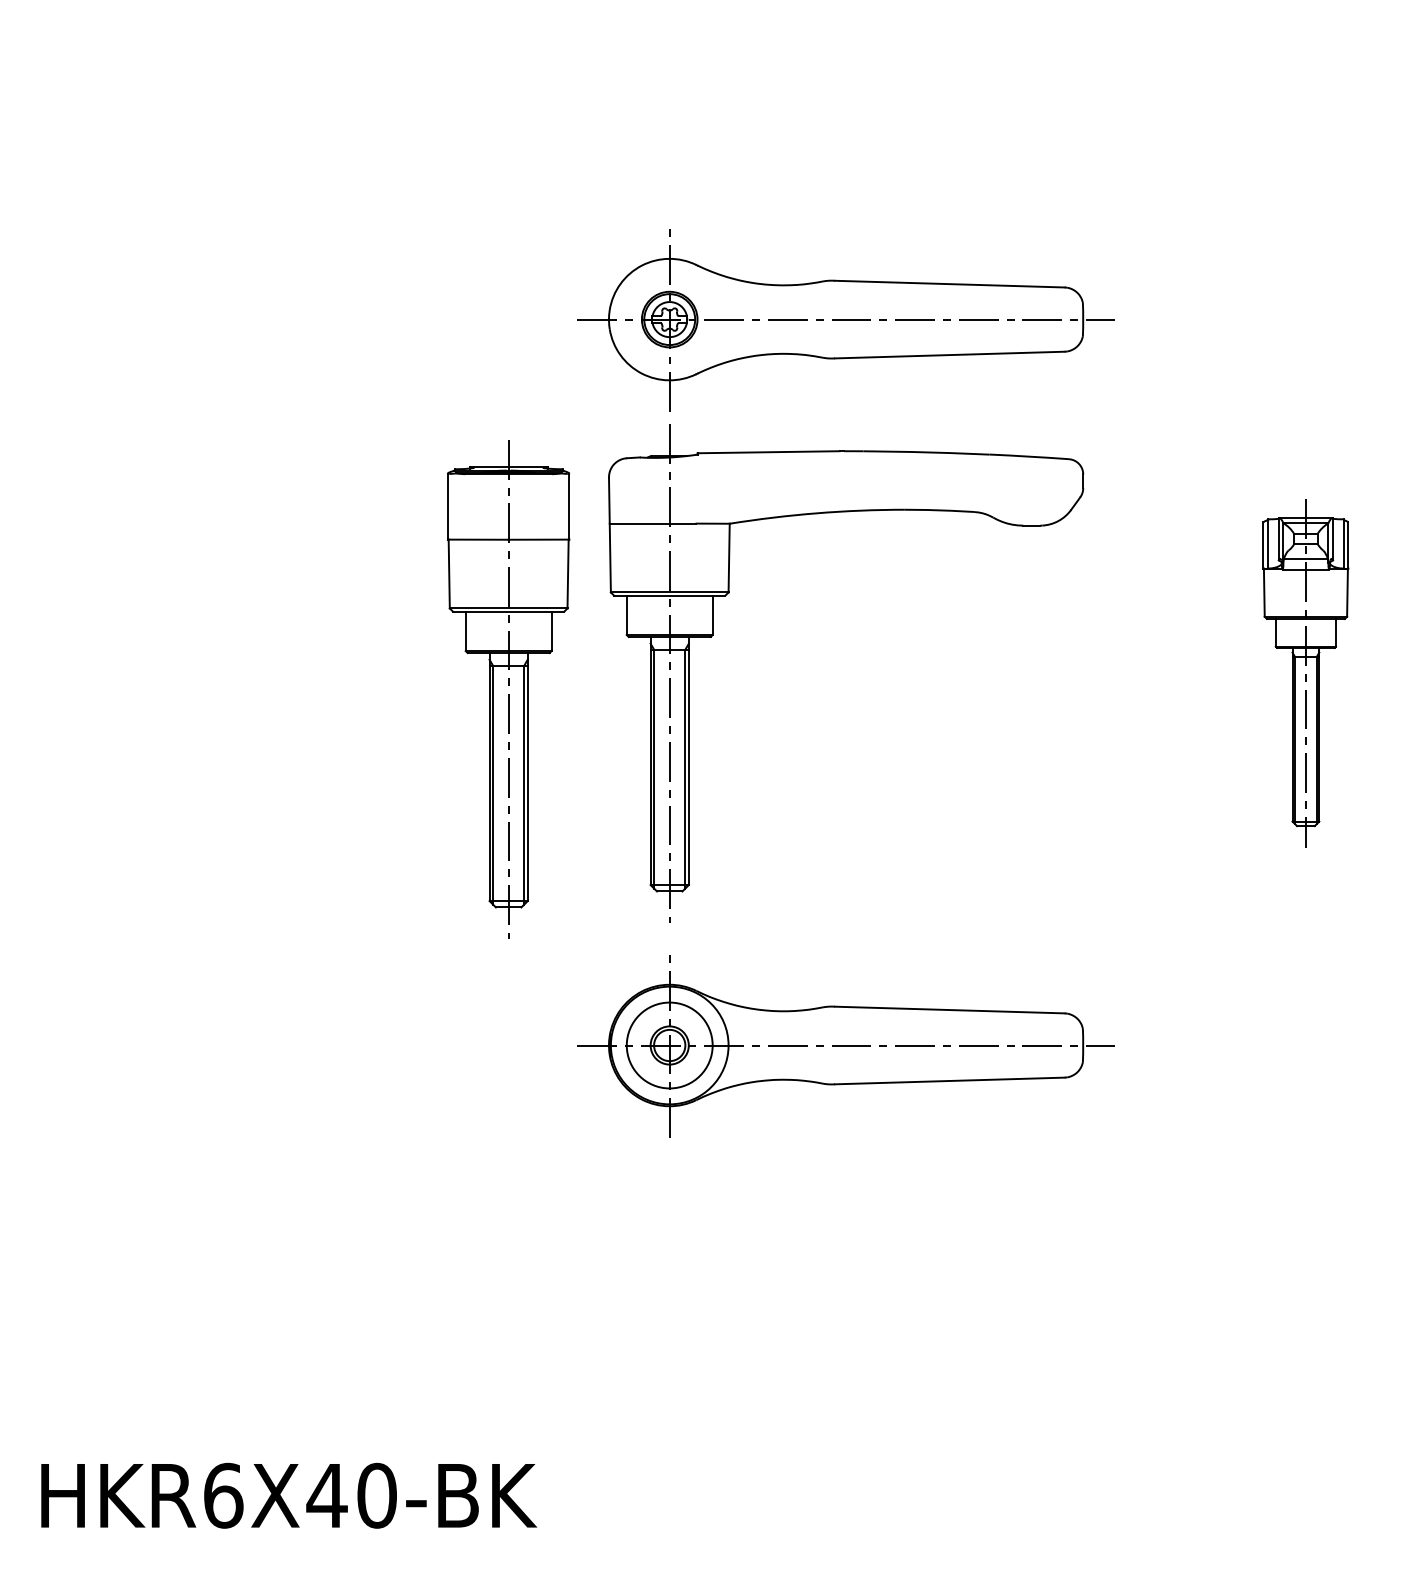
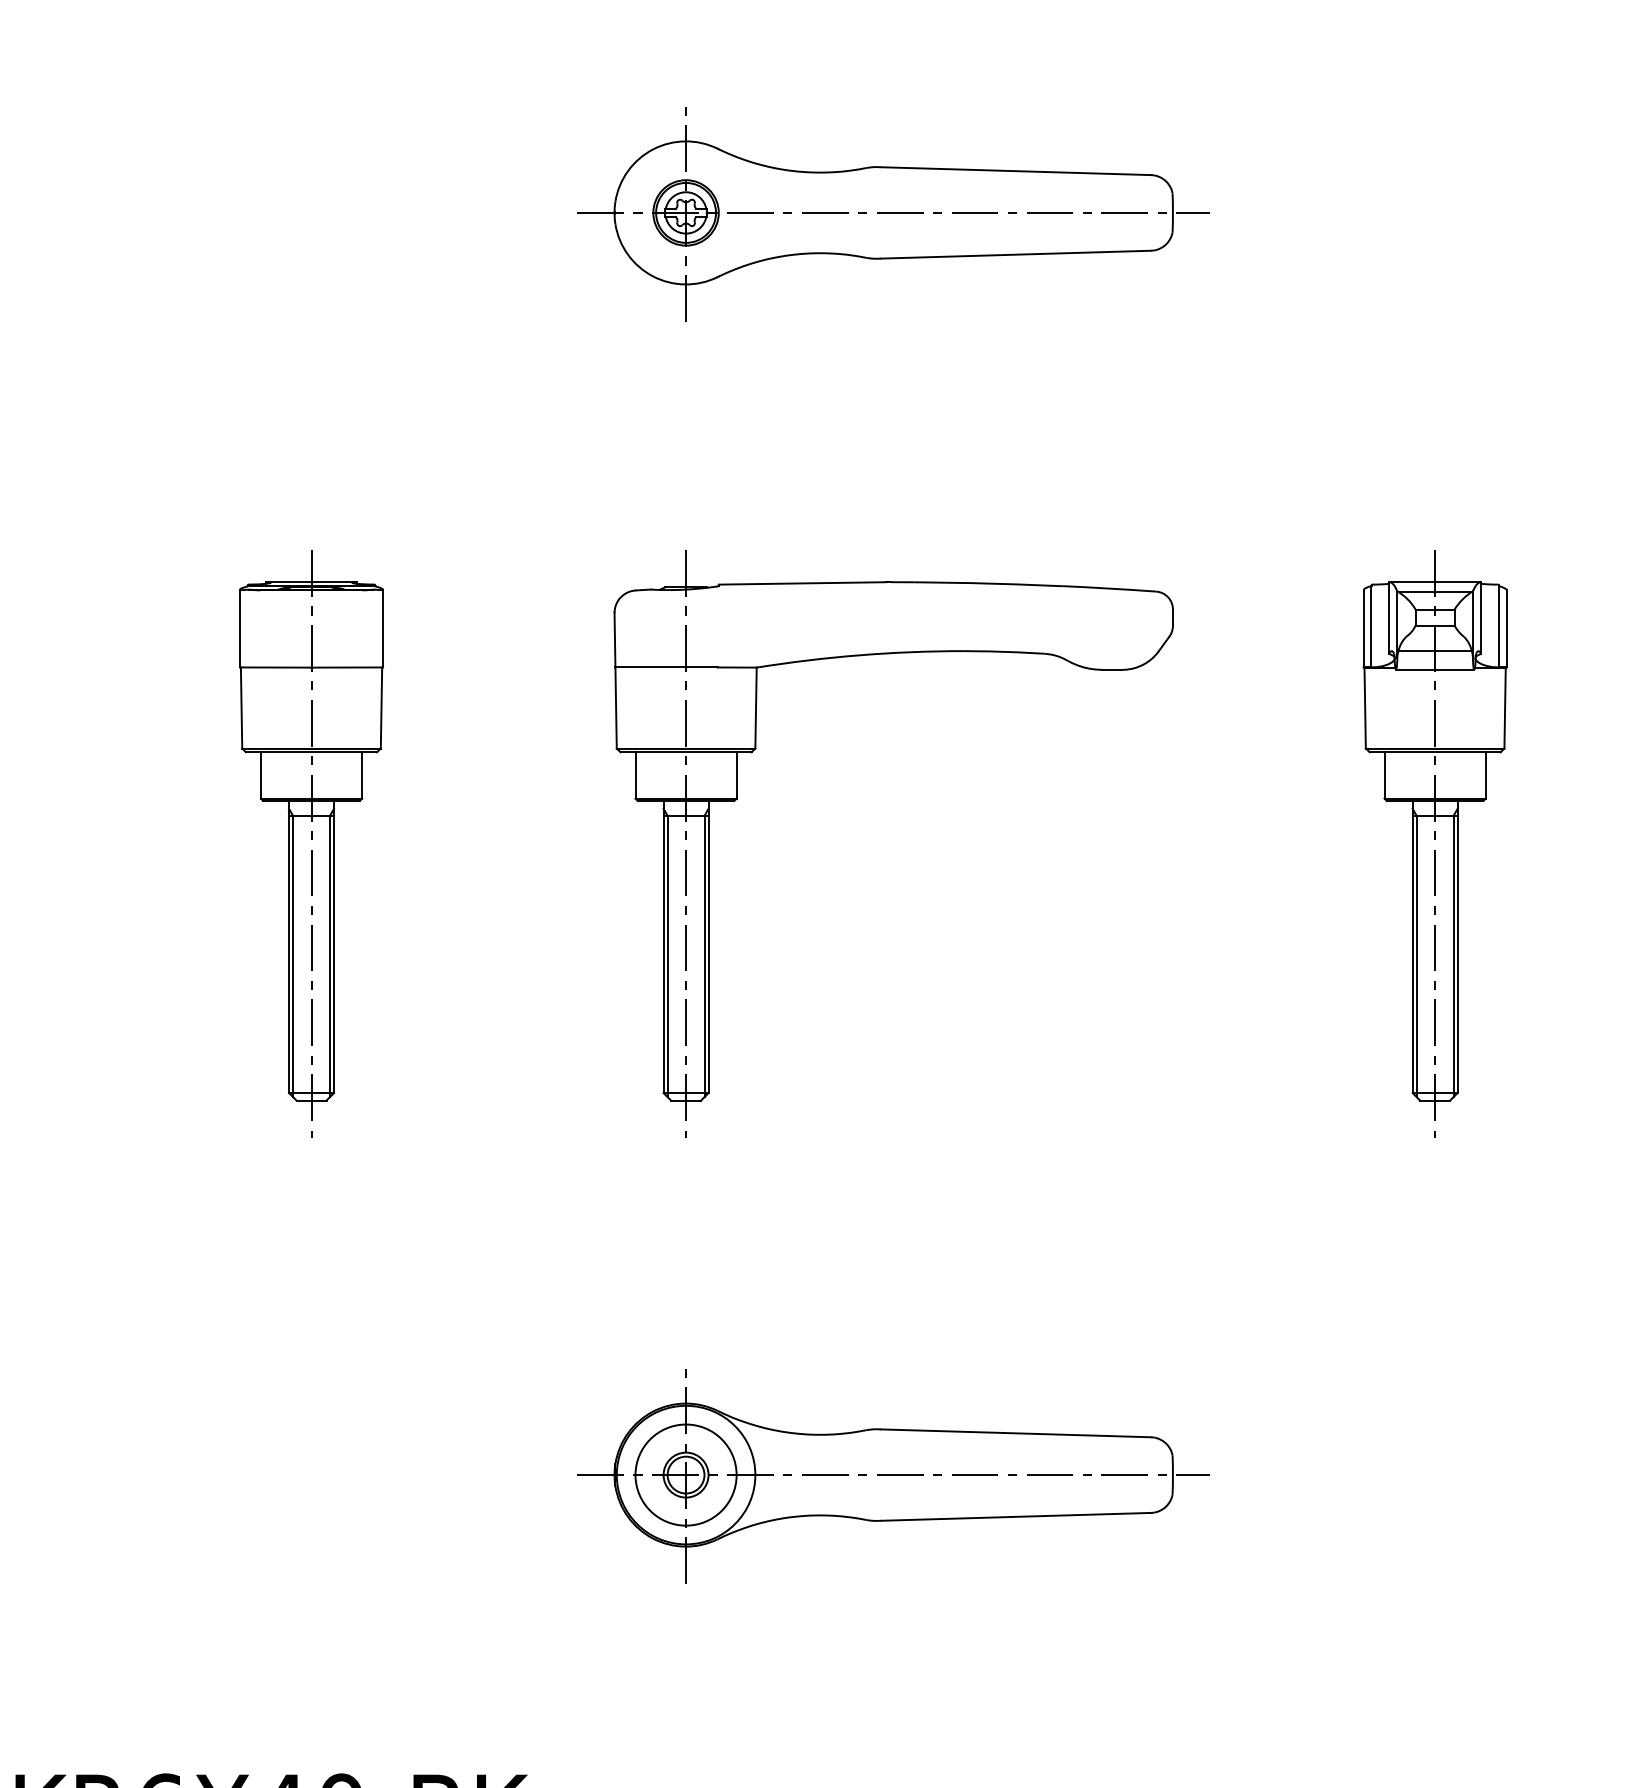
part: (845, 320) -> (893, 213), moved
part: (1305, 673) -> (1434, 843), size x1.43
part: (508, 689) -> (311, 843), moved
part: (845, 1046) -> (893, 1476), moved

